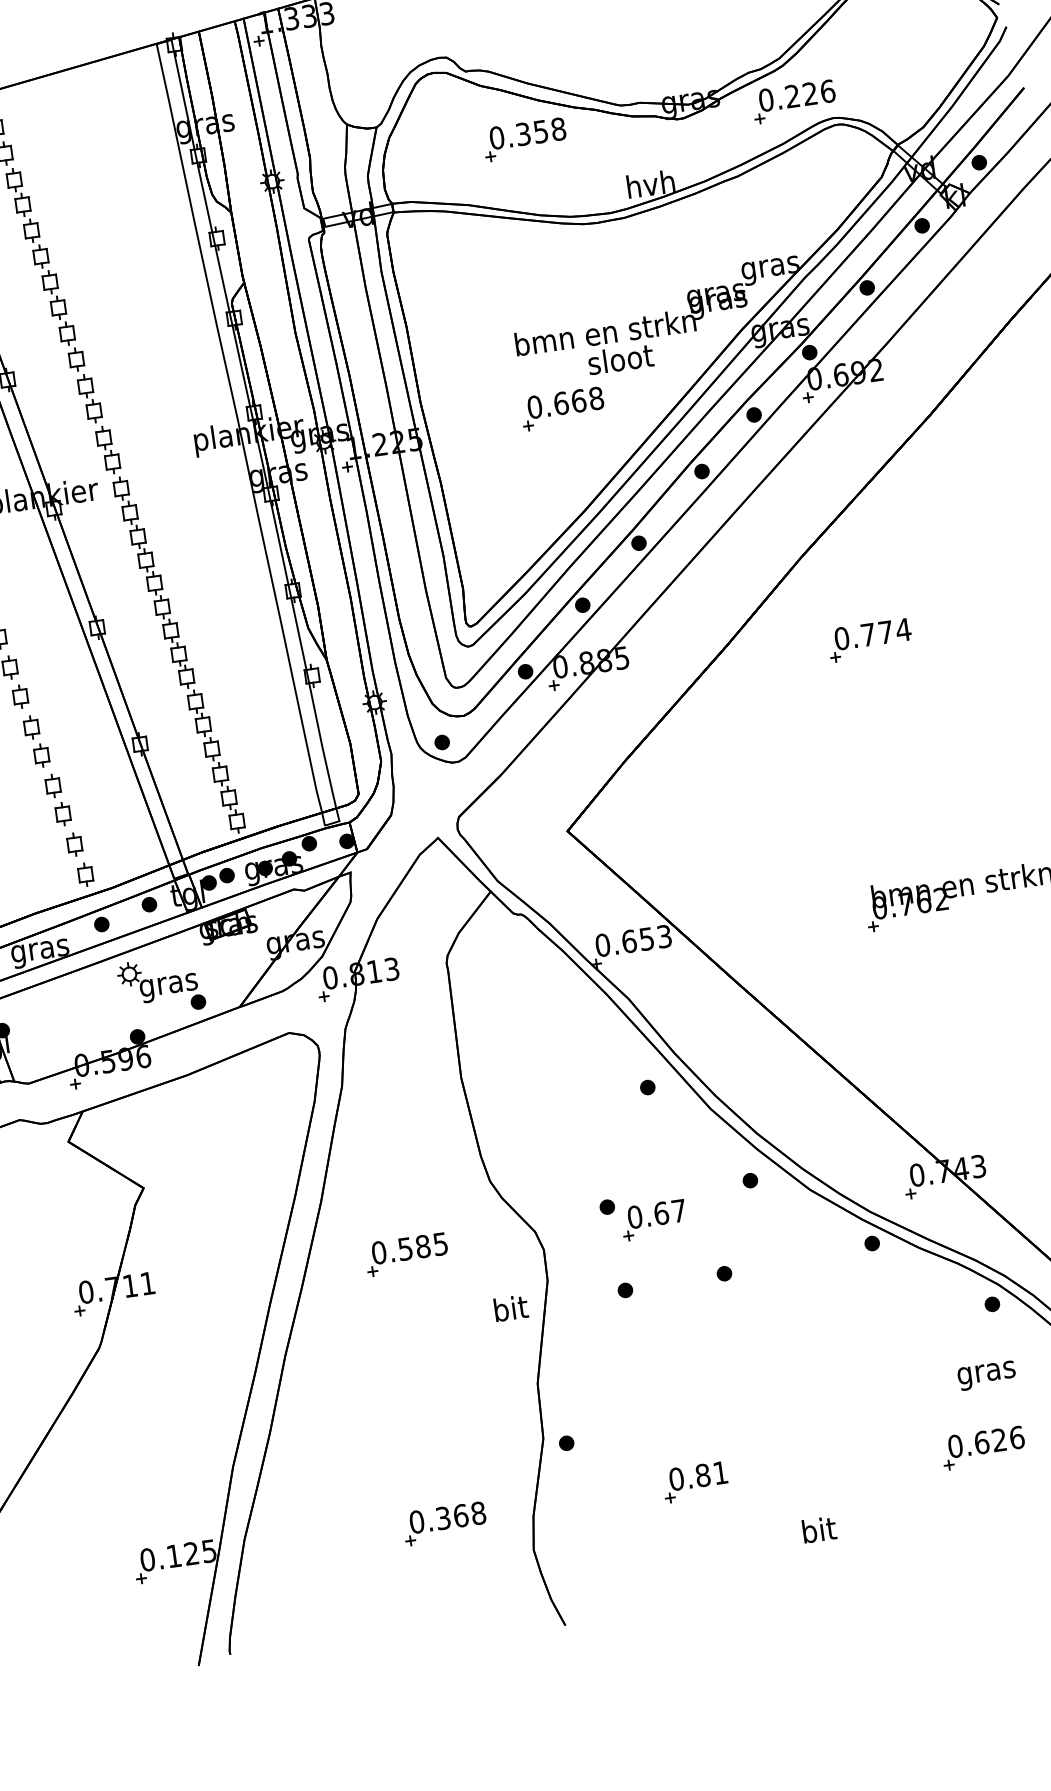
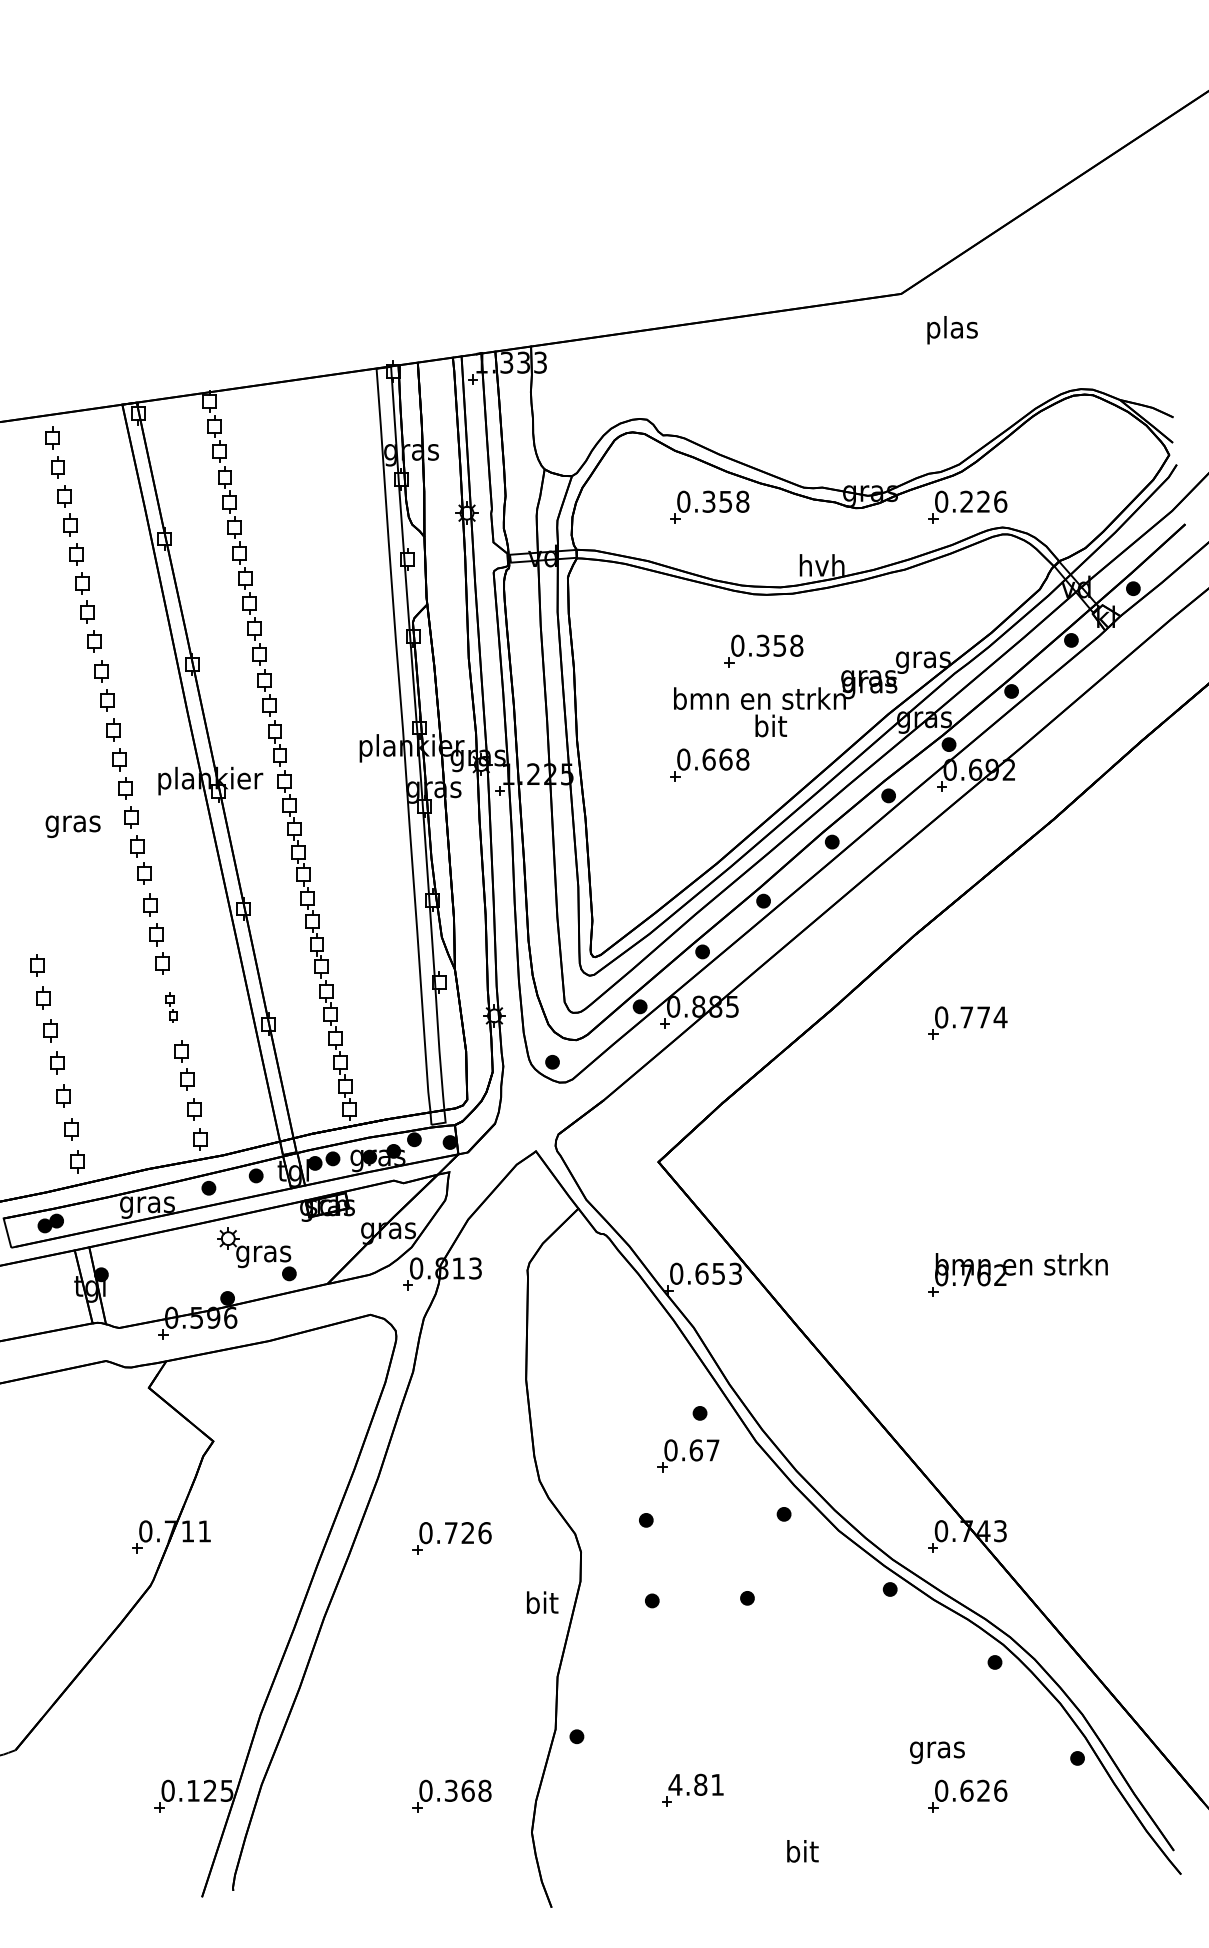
part: (602, 281) -> (763, 650), added
text: (620, 358) -> (770, 725), sloot -> bit
part: (36, 741) -> (171, 1007), size x0.6
part: (654, 1219) -> (688, 1455), moved
text: (423, 1246) -> (468, 1533), 0.585 -> 0.726
text: (986, 1375) -> (937, 1752), moved
text: (676, 1478) -> (675, 1784), 0.81 -> 4.81

